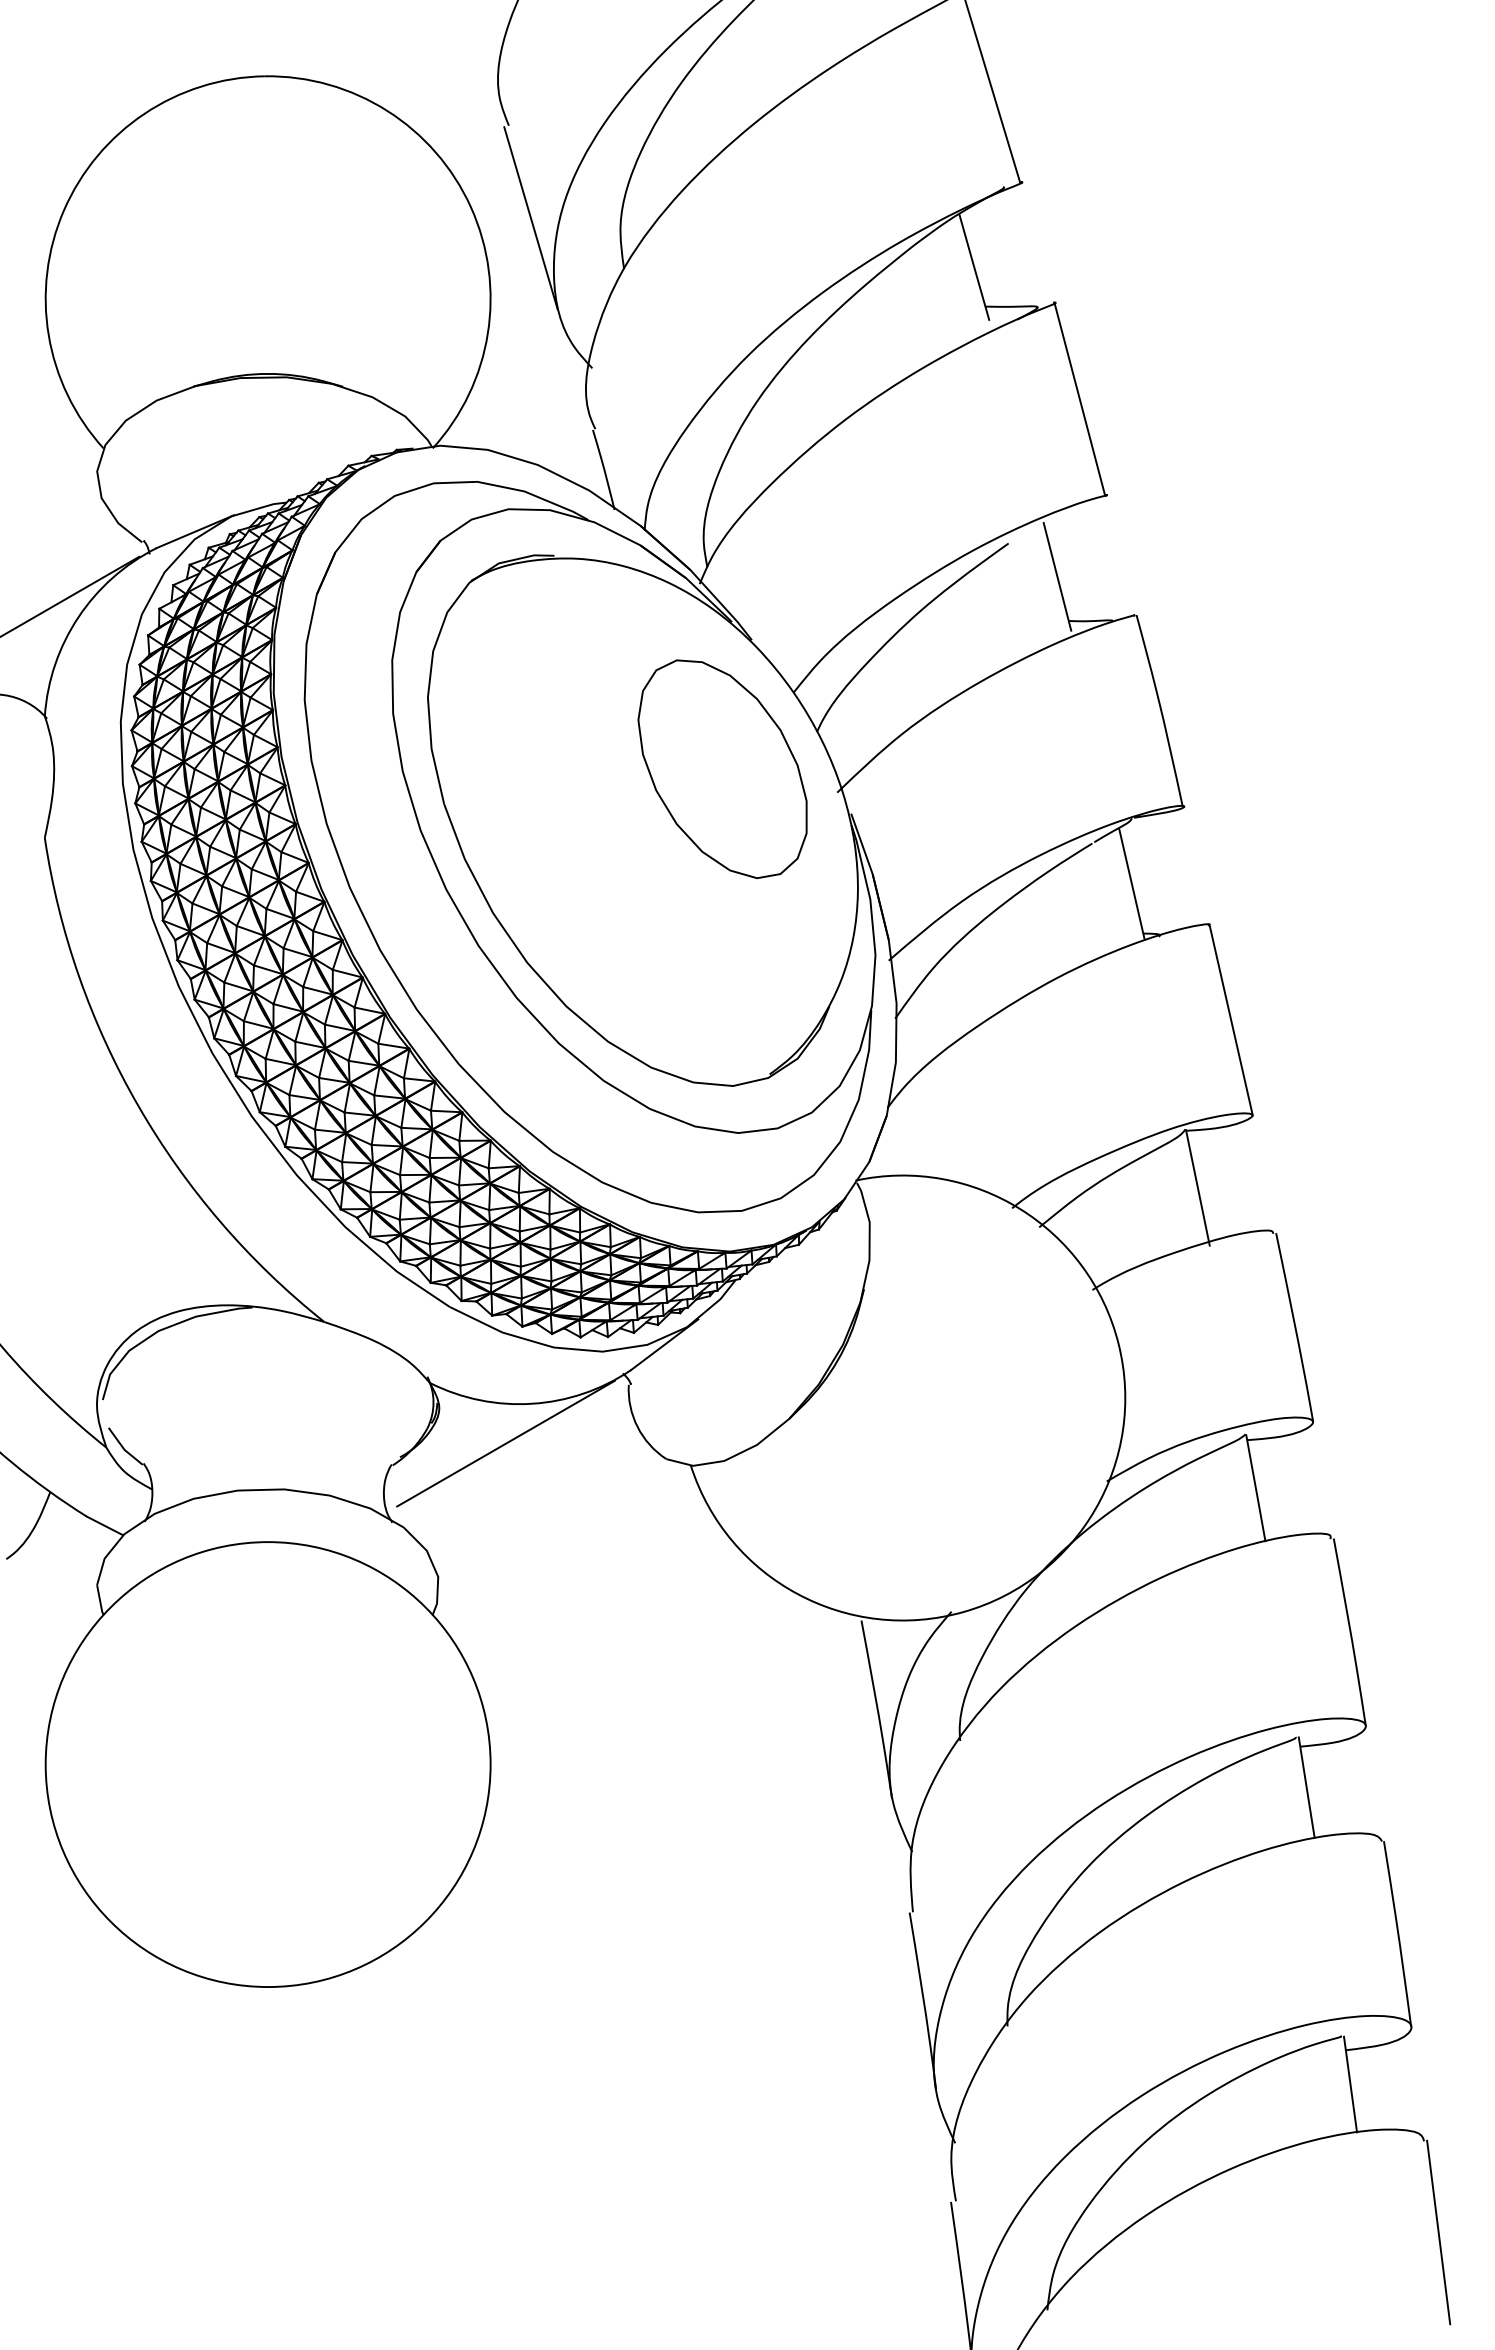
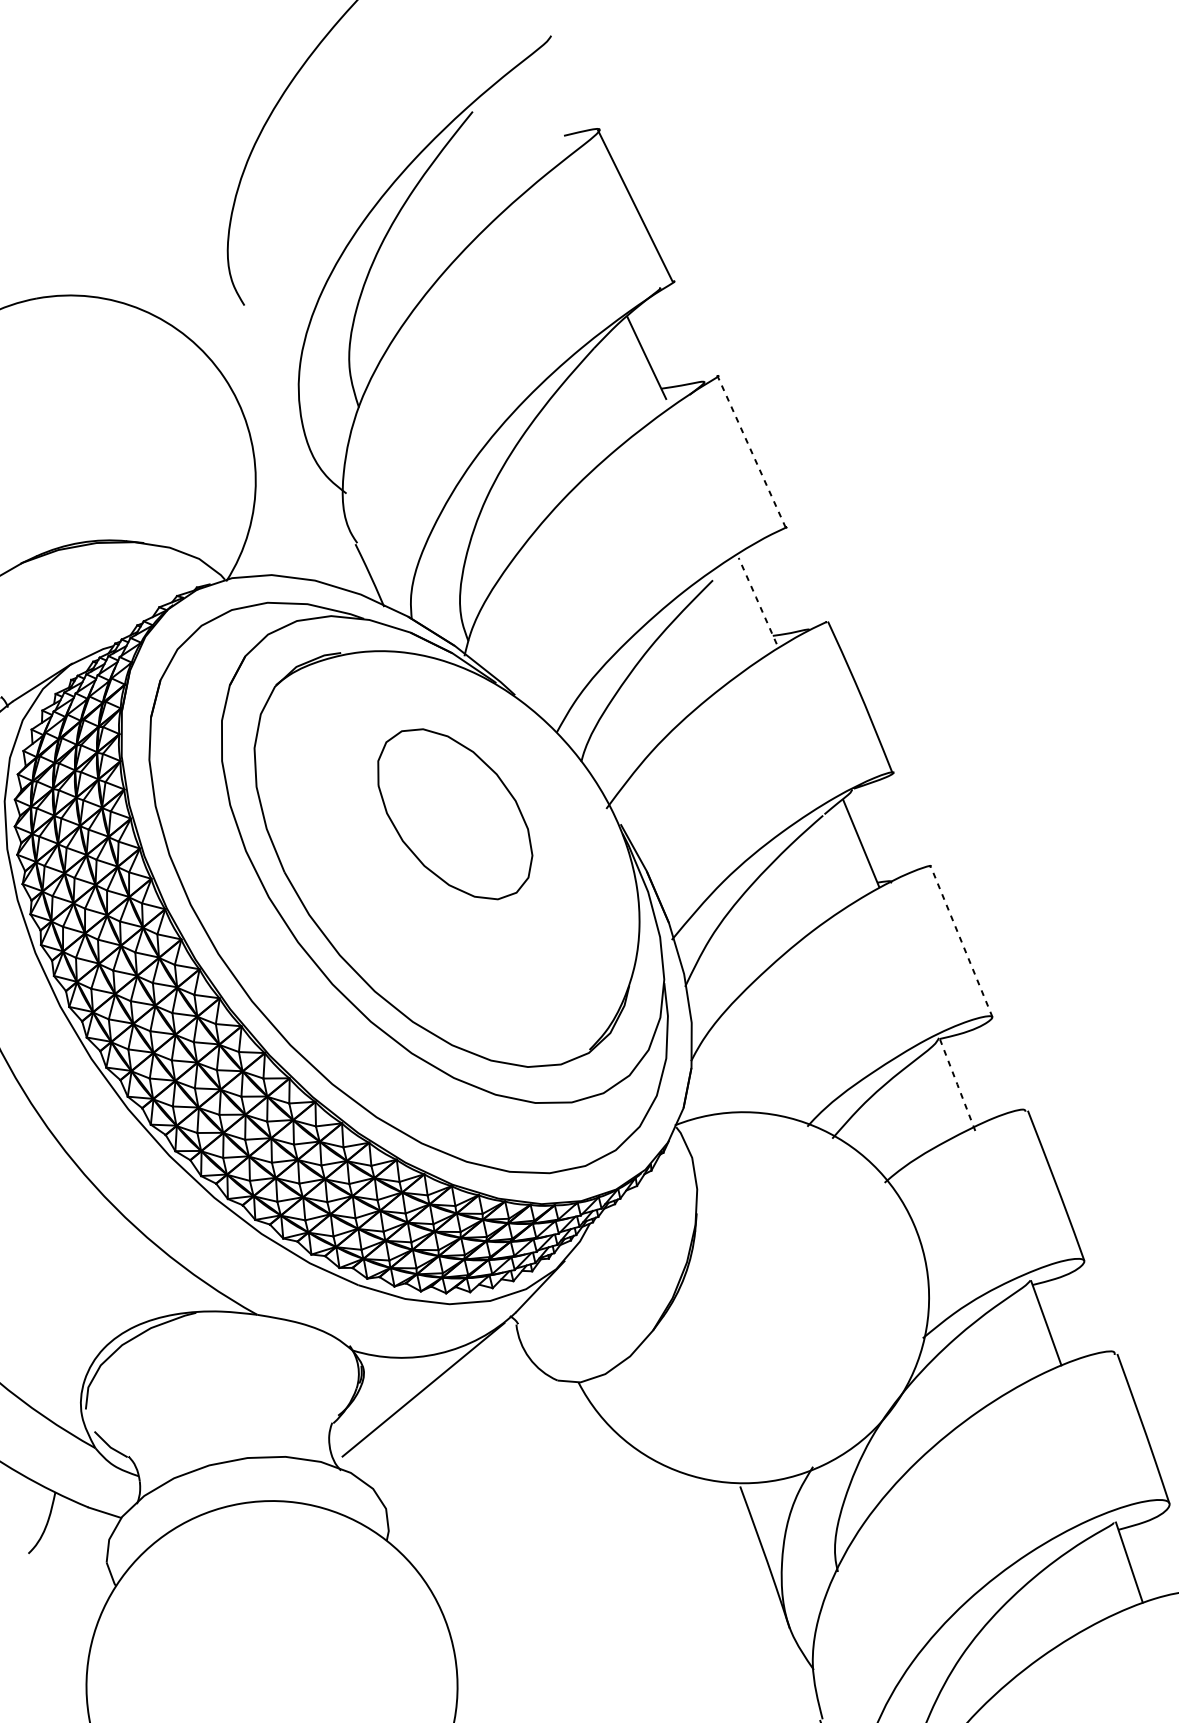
line: (530, 218) -> (275, 378), removed
line: (1079, 399) -> (751, 452), solid -> dashed
line: (1057, 575) -> (757, 599), solid -> dashed
part: (722, 769) -> (454, 814), moved
line: (1231, 1019) -> (961, 941), solid -> dashed
line: (1197, 1187) -> (956, 1084), solid -> dashed

